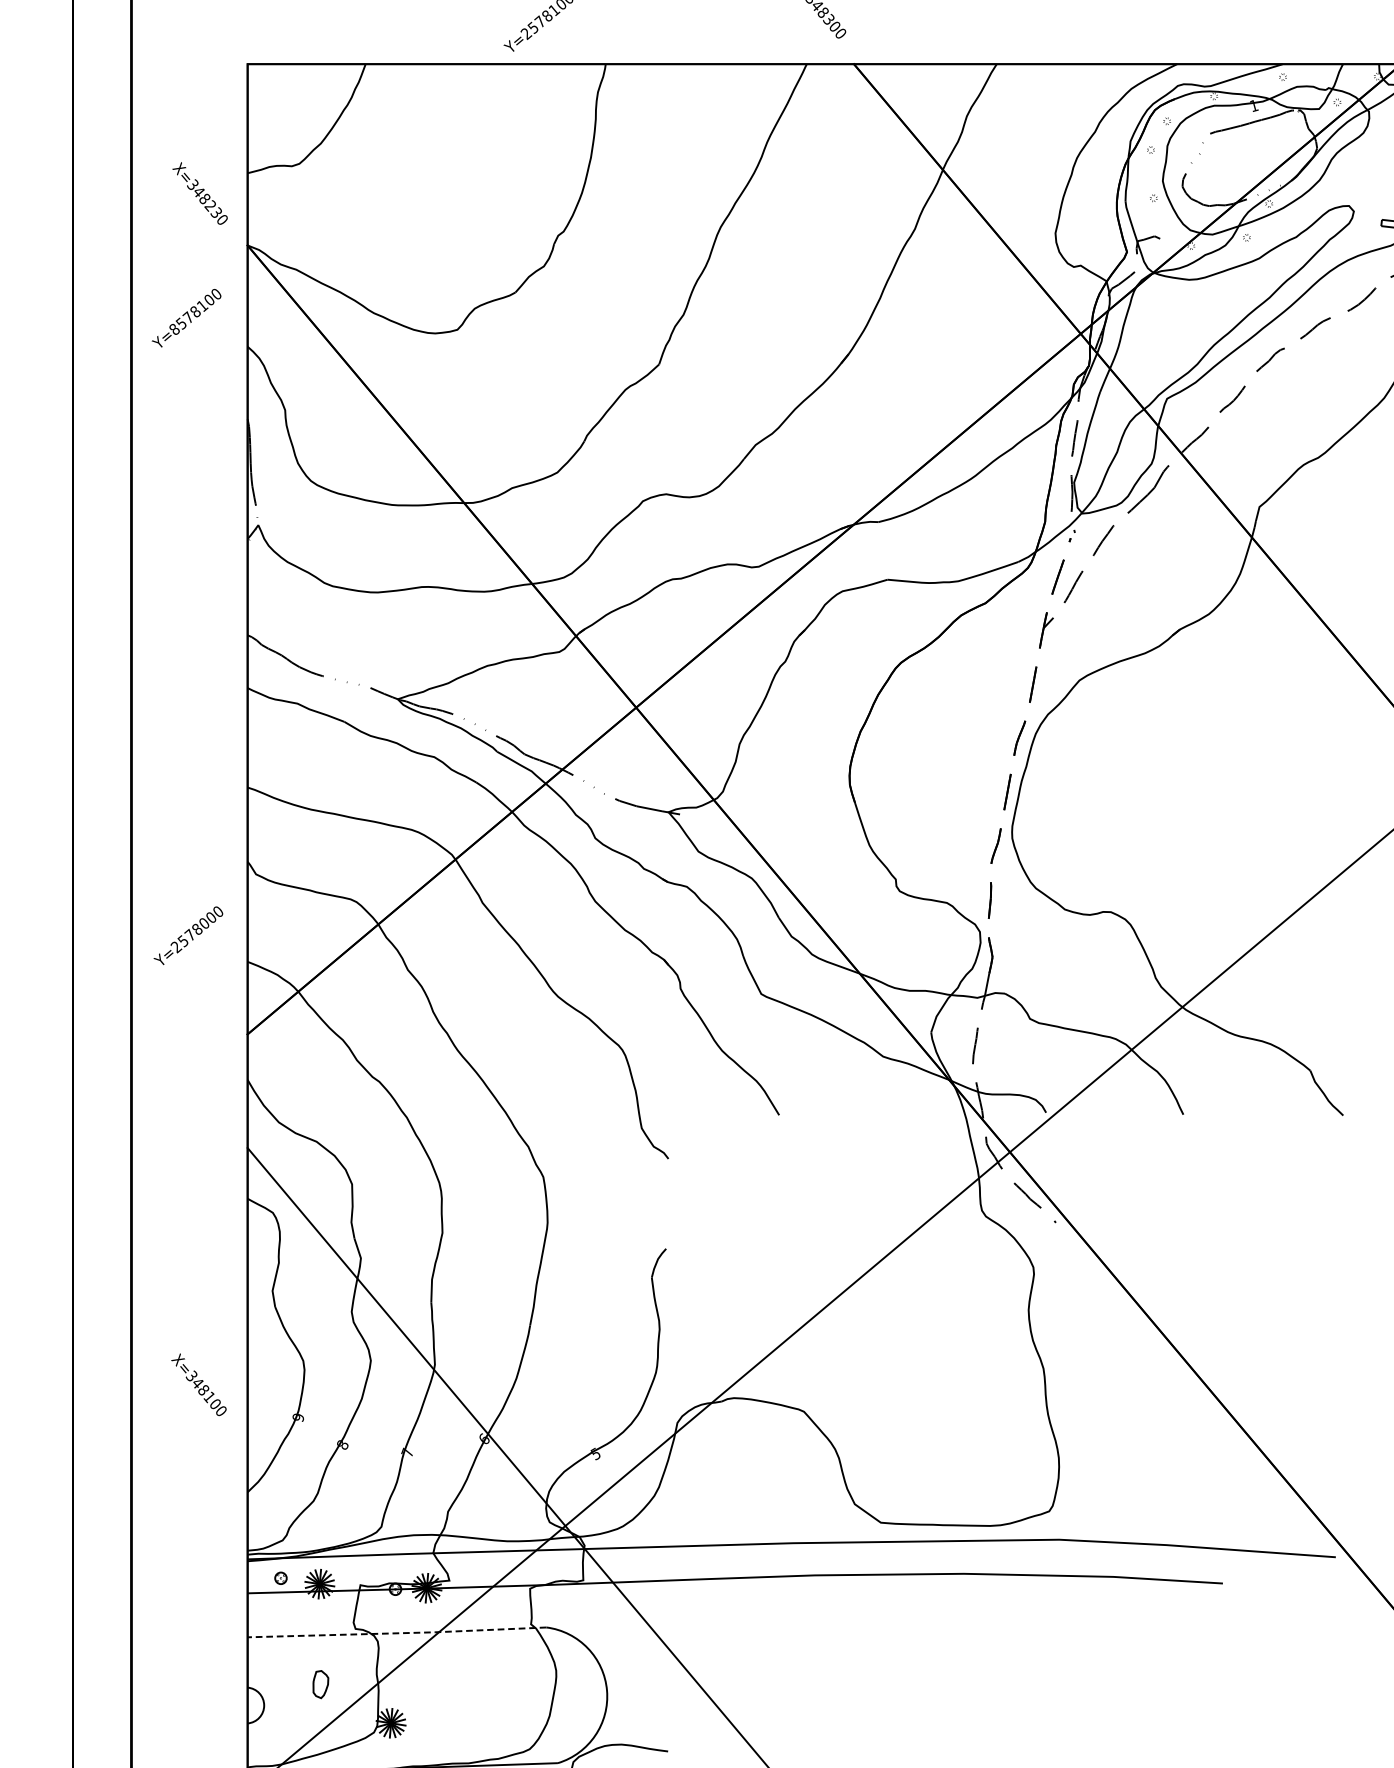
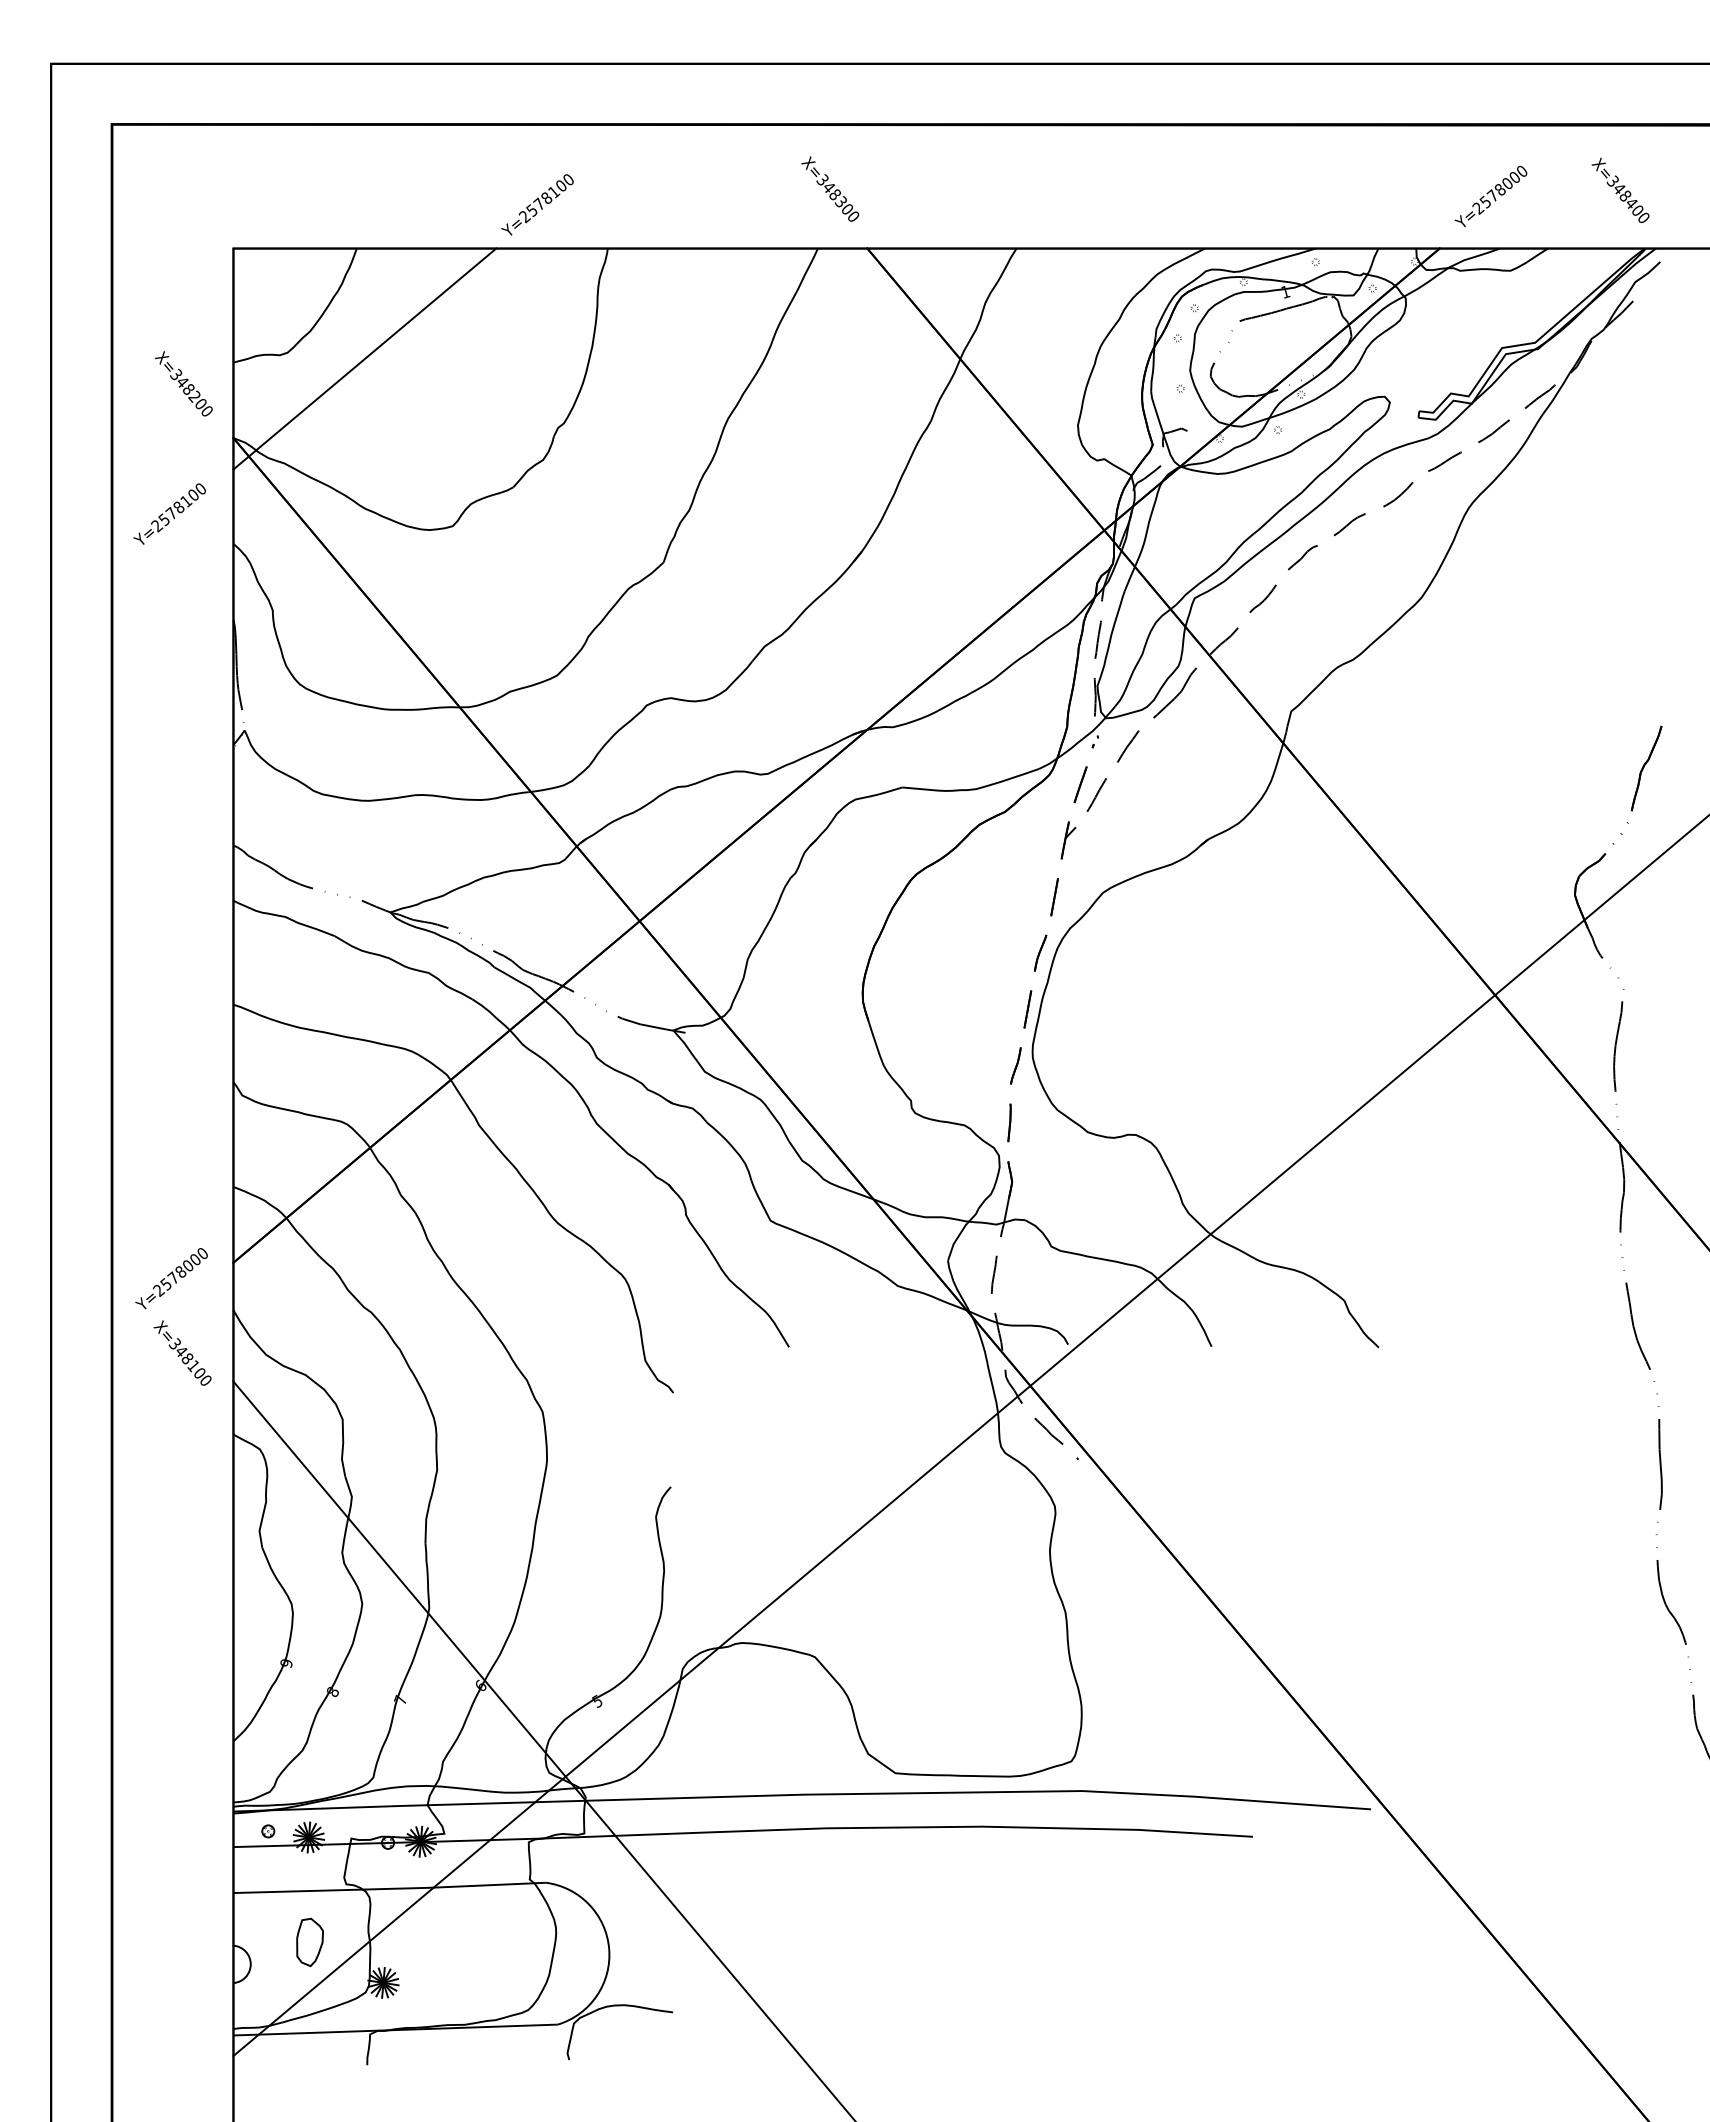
line: (372, 169) -> (364, 358), added
text: (216, 212) -> (200, 403), X=348230 -> X=348200
text: (174, 330) -> (157, 526), Y=8578100 -> Y=2578100
text: (188, 935) -> (171, 1278), moved
text: (198, 1384) -> (182, 1352), moved
line: (396, 1632) -> (389, 1888), dashed -> solid
part: (320, 1684) -> (309, 1942), size x1.67

